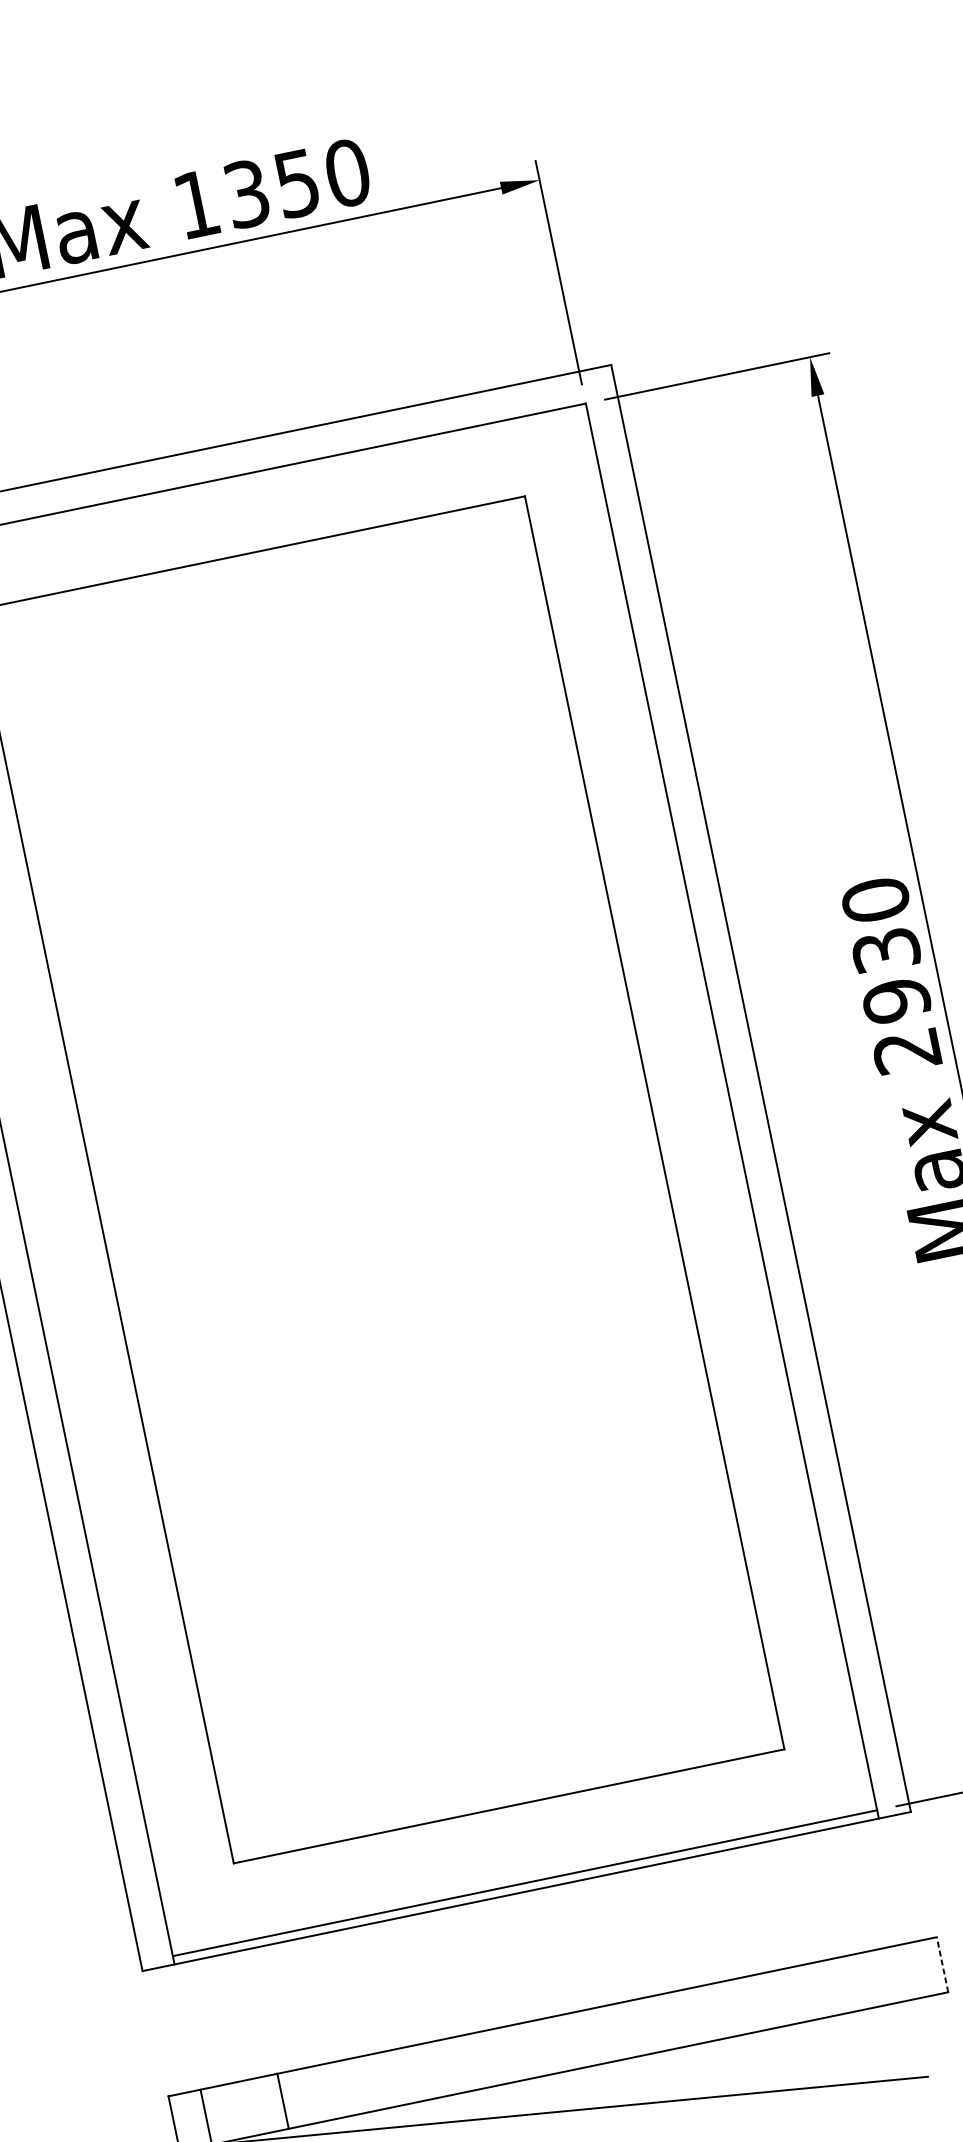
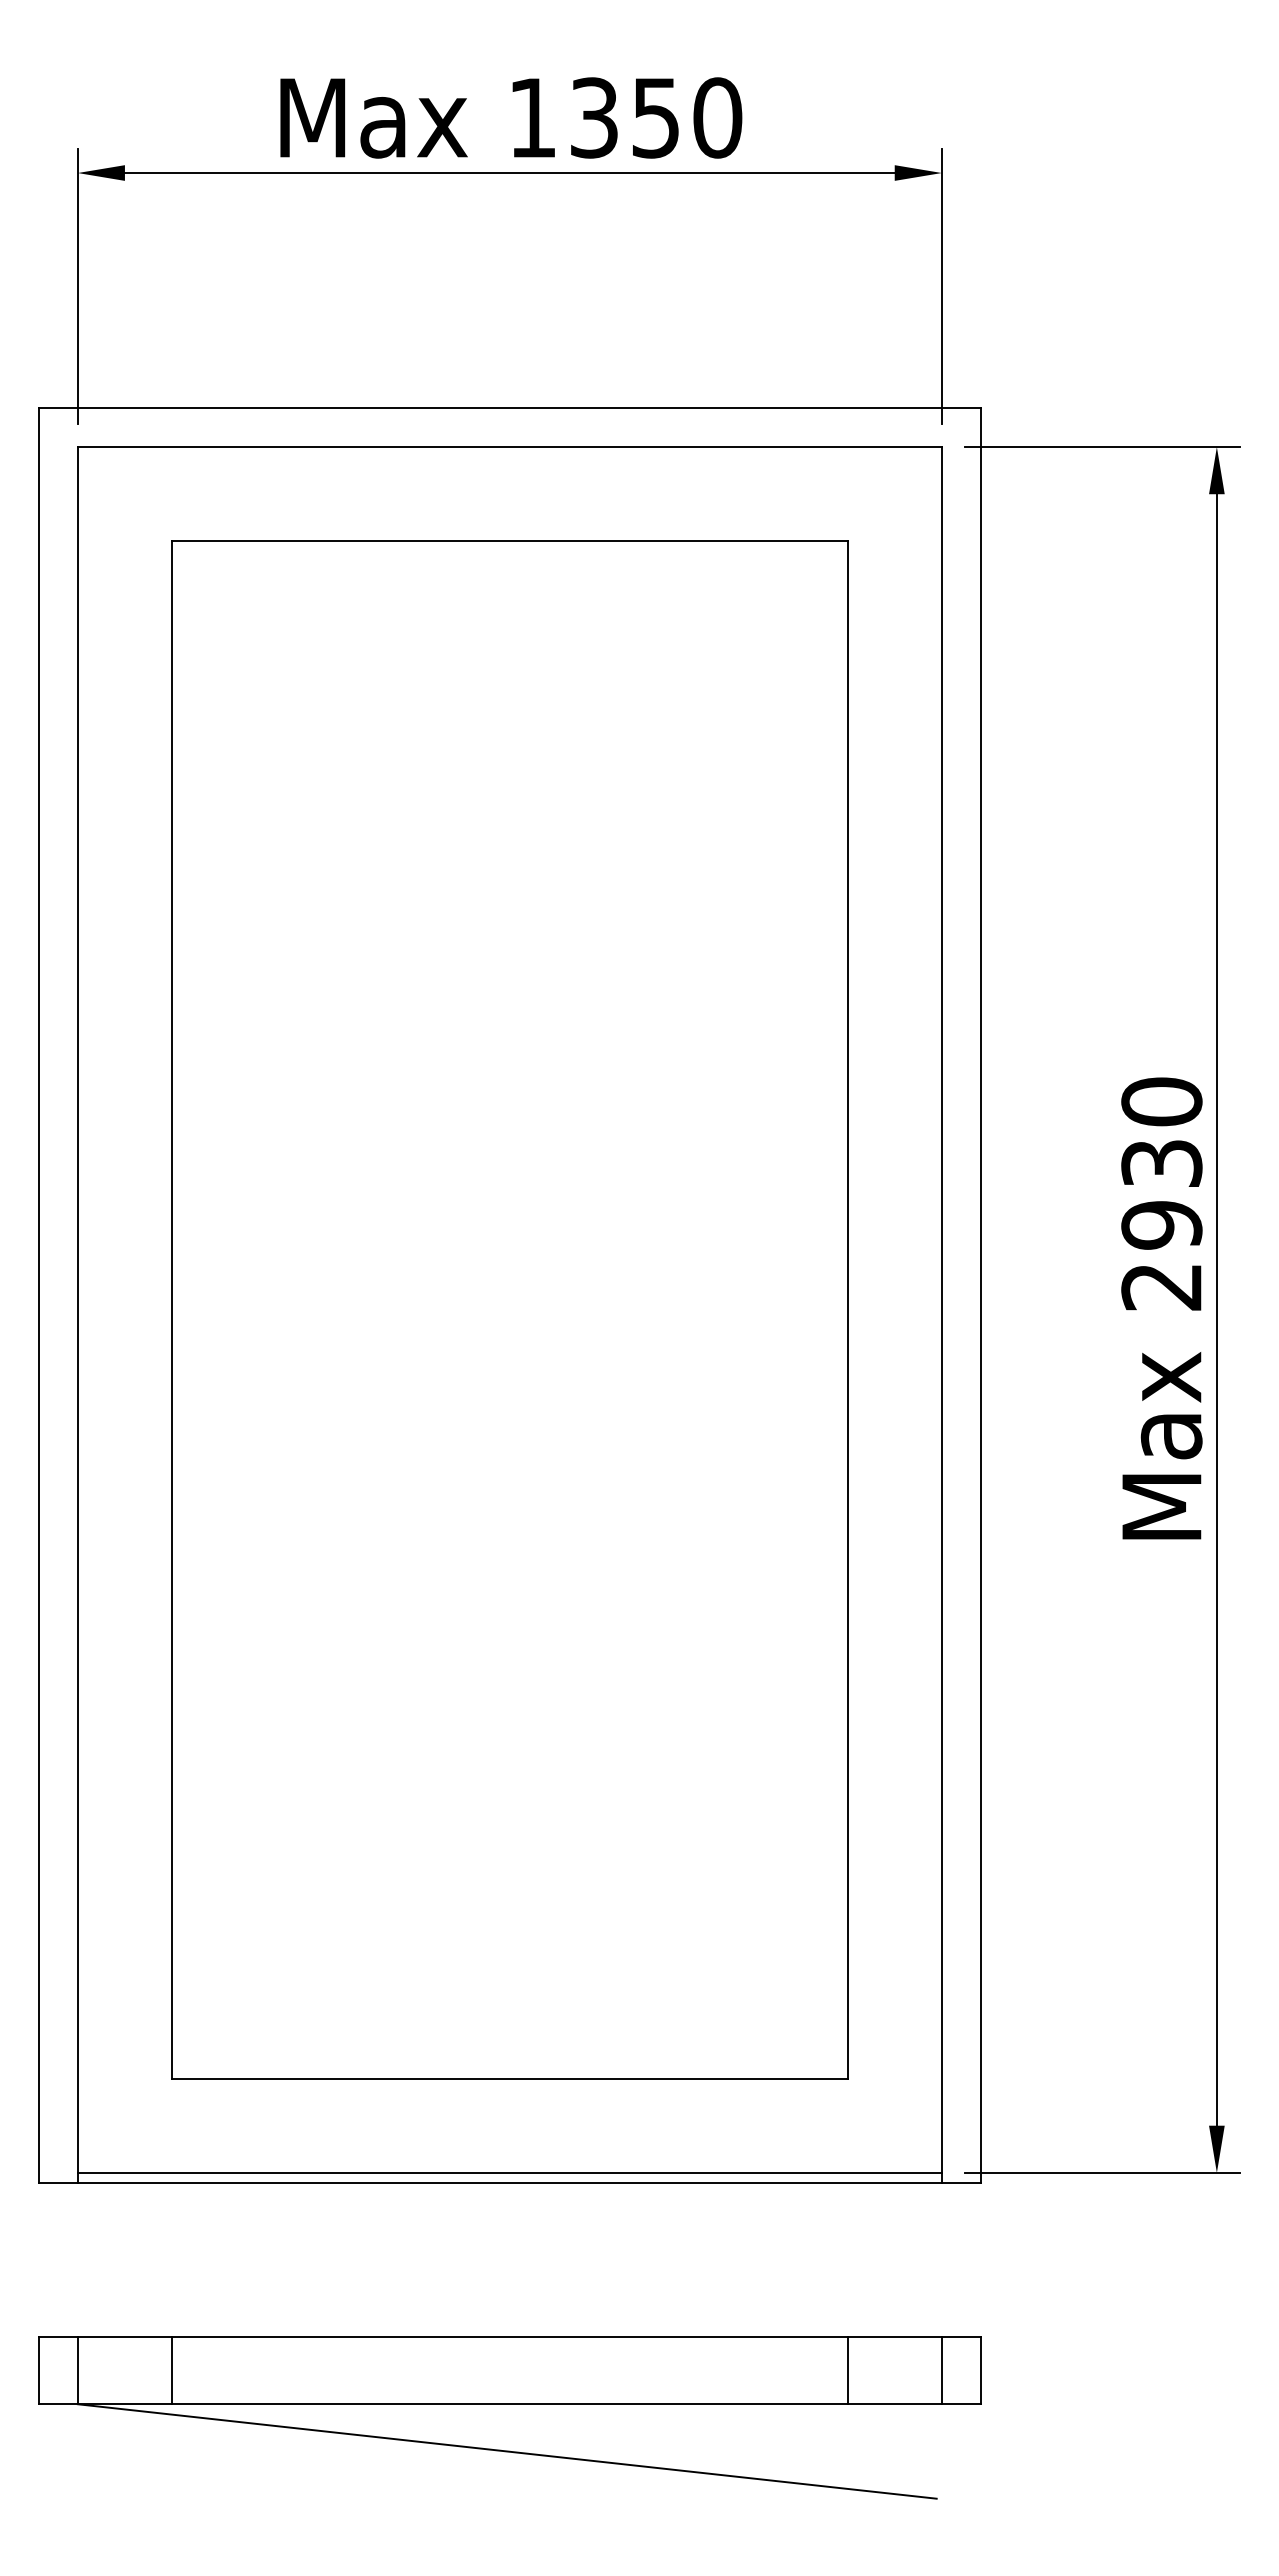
line: (942, 1964) -> (981, 2370), dashed -> solid
line: (910, 1971) -> (941, 2370), added
line: (833, 1987) -> (847, 2370), added

